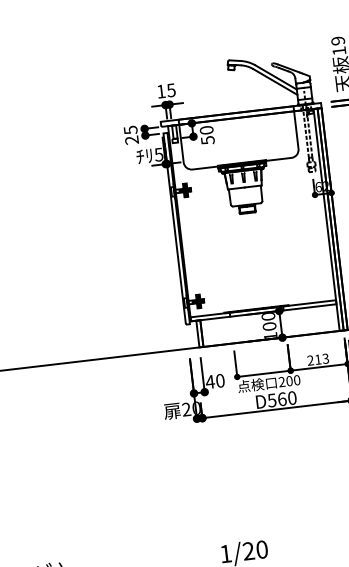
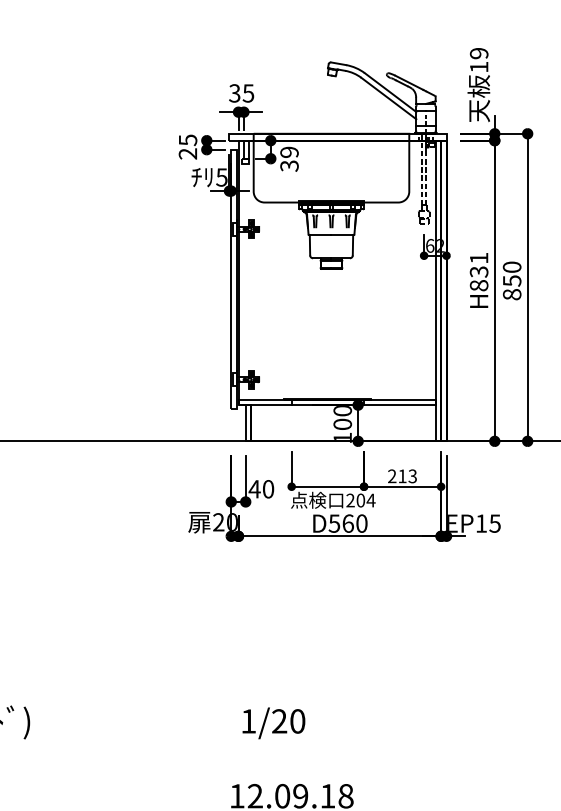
text: (161, 91) -> (234, 93), 15 -> 35
text: (207, 134) -> (289, 158), 50 -> 39
text: (296, 380) -> (370, 500), 200 -> 204

